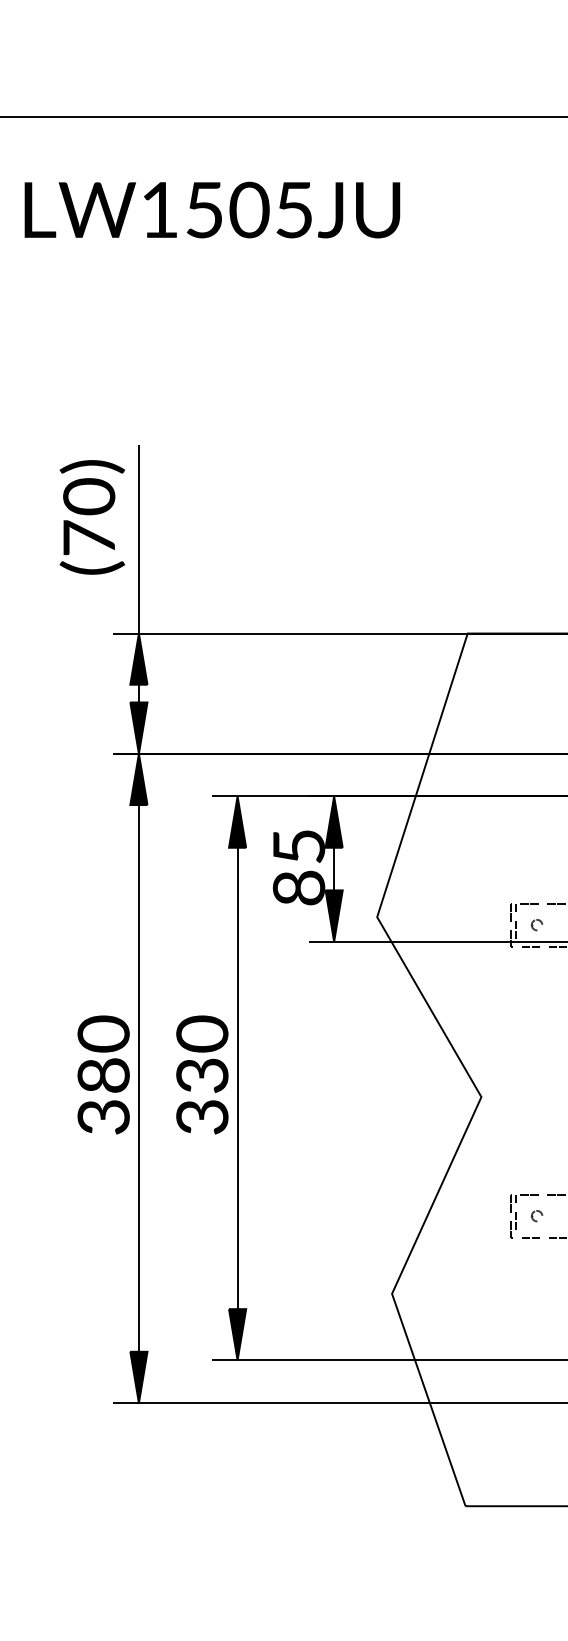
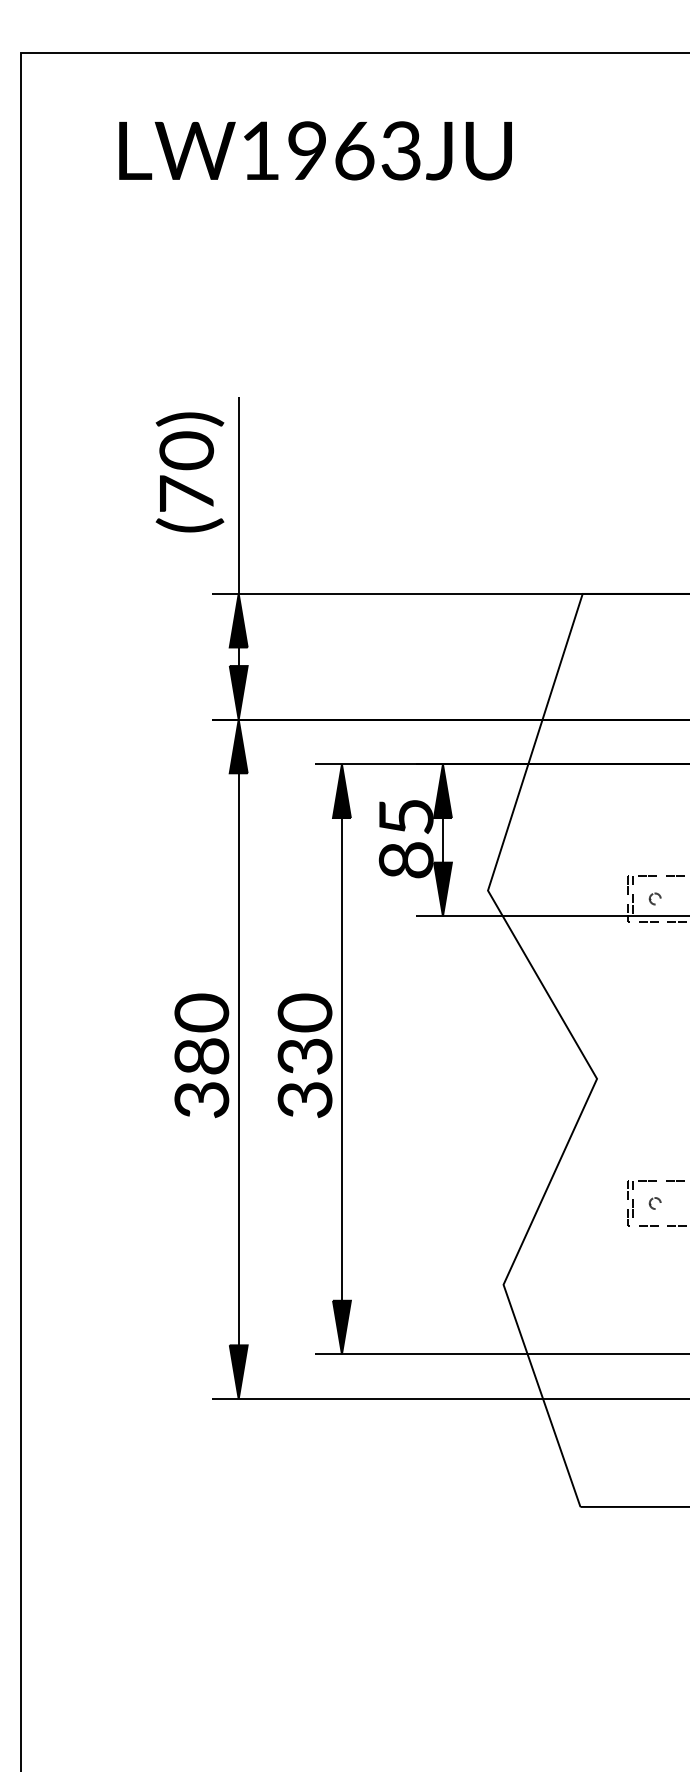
text: (249, 209) -> (354, 150), LW1505JU -> LW1963JU

